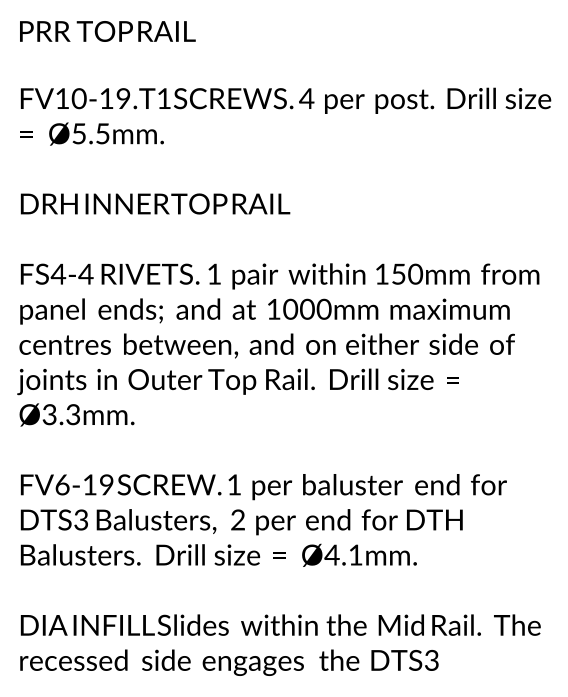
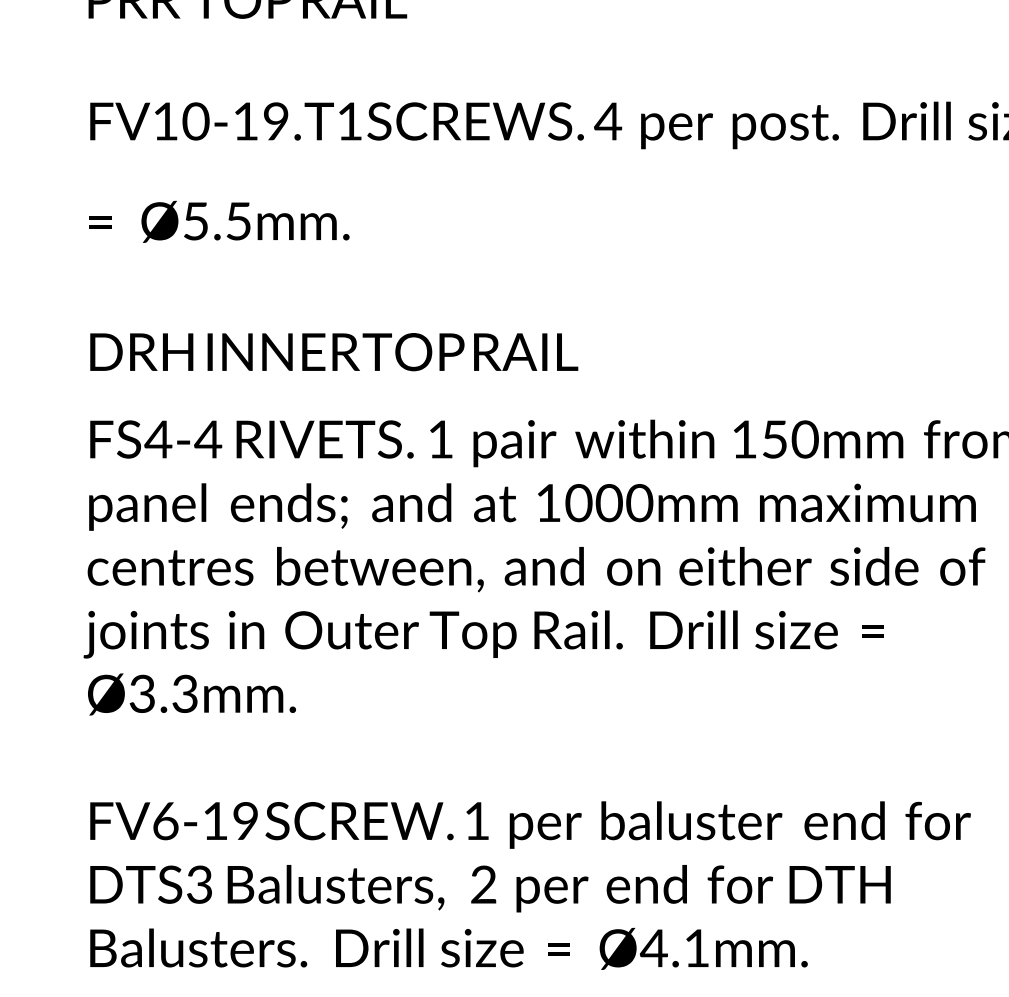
text: (91, 133) -> (218, 220), moved
text: (155, 203) -> (334, 351), moved

